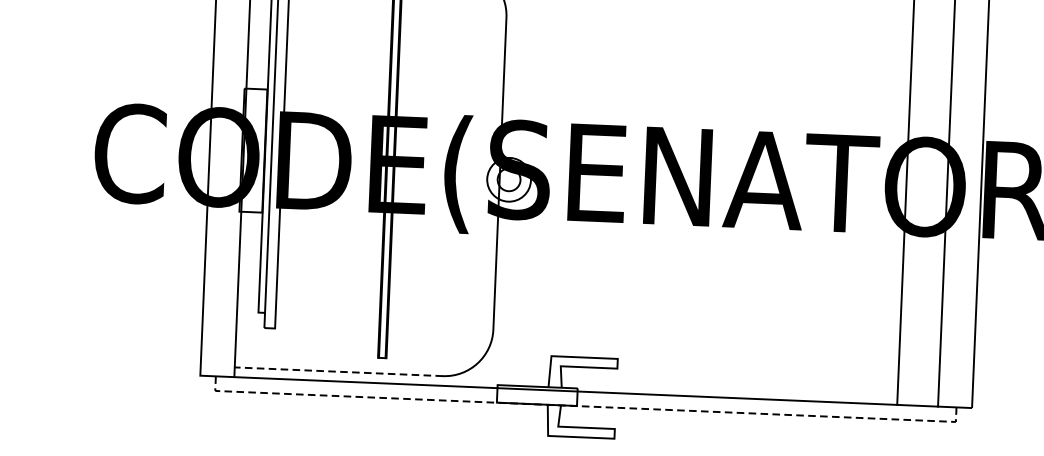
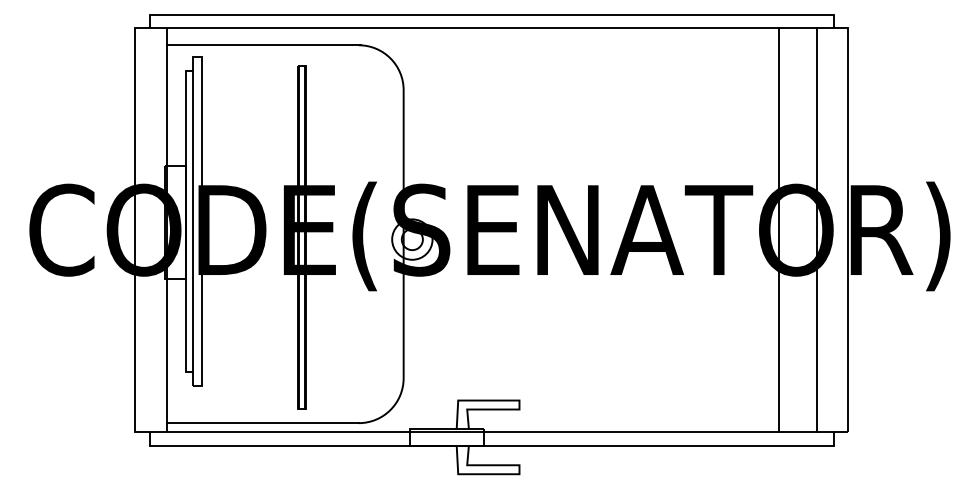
line: (338, 372) -> (262, 423), dashed -> solid
line: (585, 406) -> (491, 445), dashed -> solid

